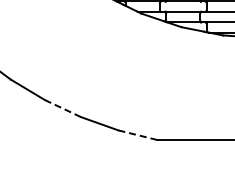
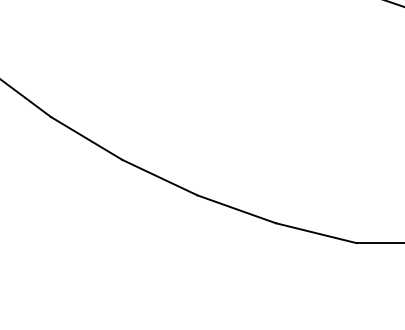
line: (62, 108) -> (159, 177), dashed -> solid
line: (137, 135) -> (315, 233), dashed -> solid

